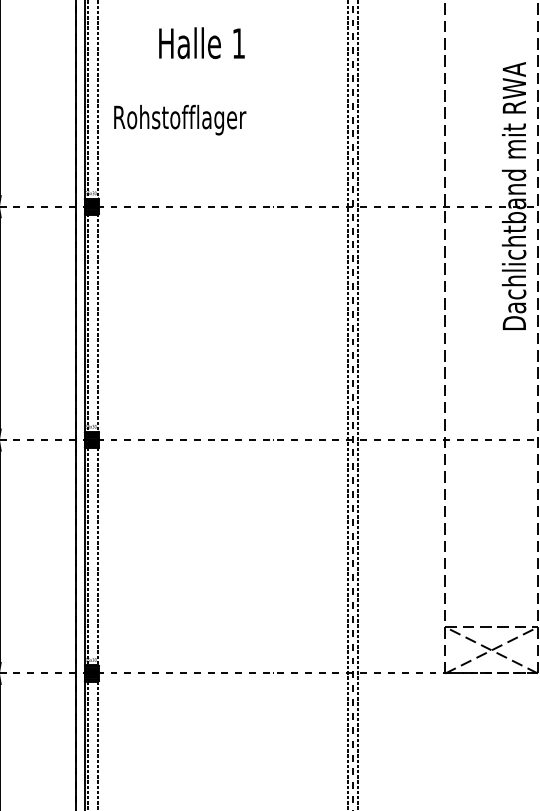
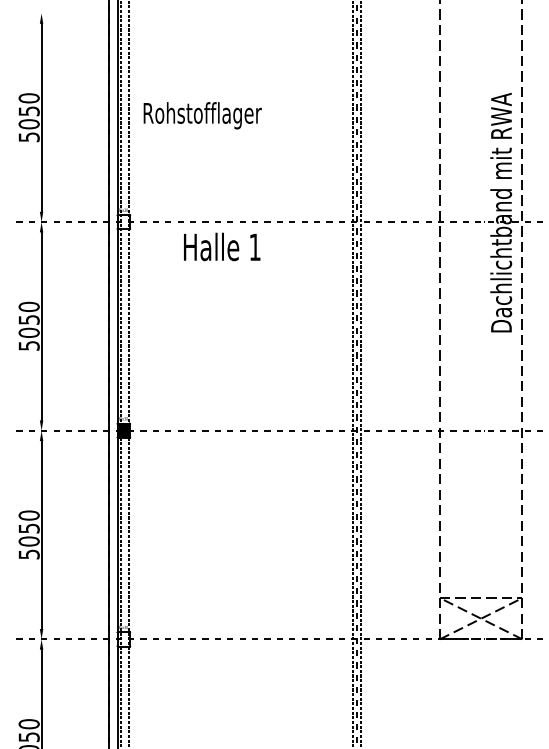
text: (202, 42) -> (222, 246), moved
text: (179, 119) -> (202, 115), moved
hatch: (91, 206) -> (123, 221), removed
hatch: (91, 673) -> (123, 639), removed

